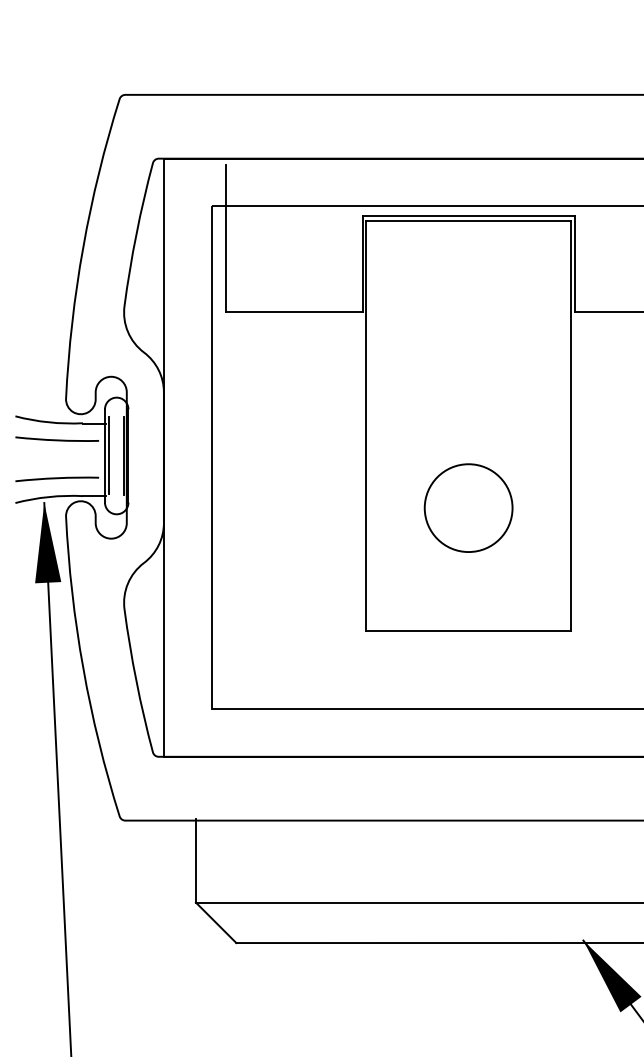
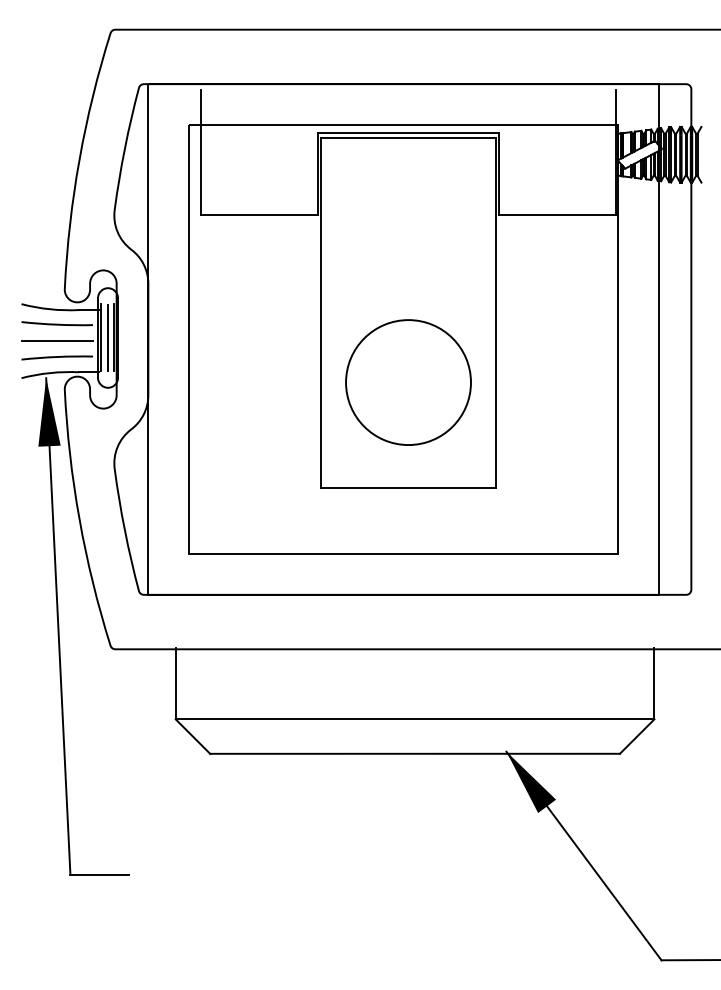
line: (116, 455) -> (107, 337), added
line: (56, 458) -> (56, 340), added
circle: (468, 508) -> (408, 382), size x1.67

